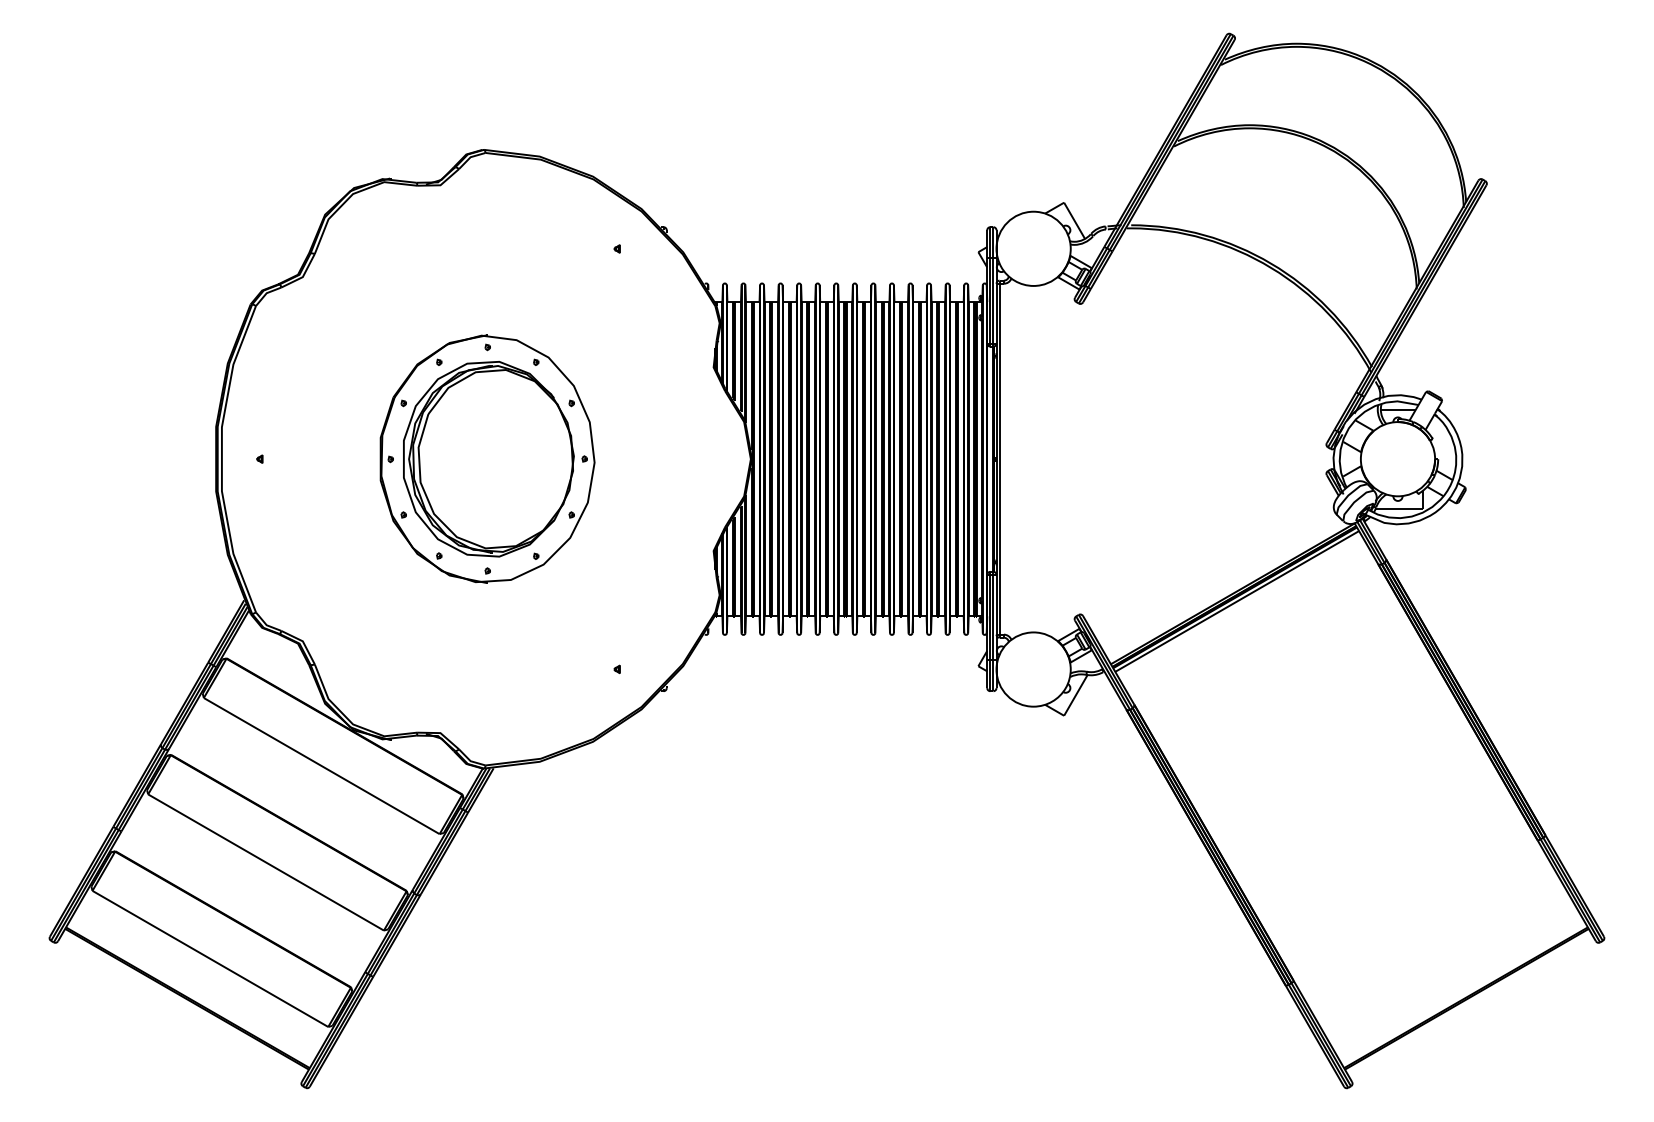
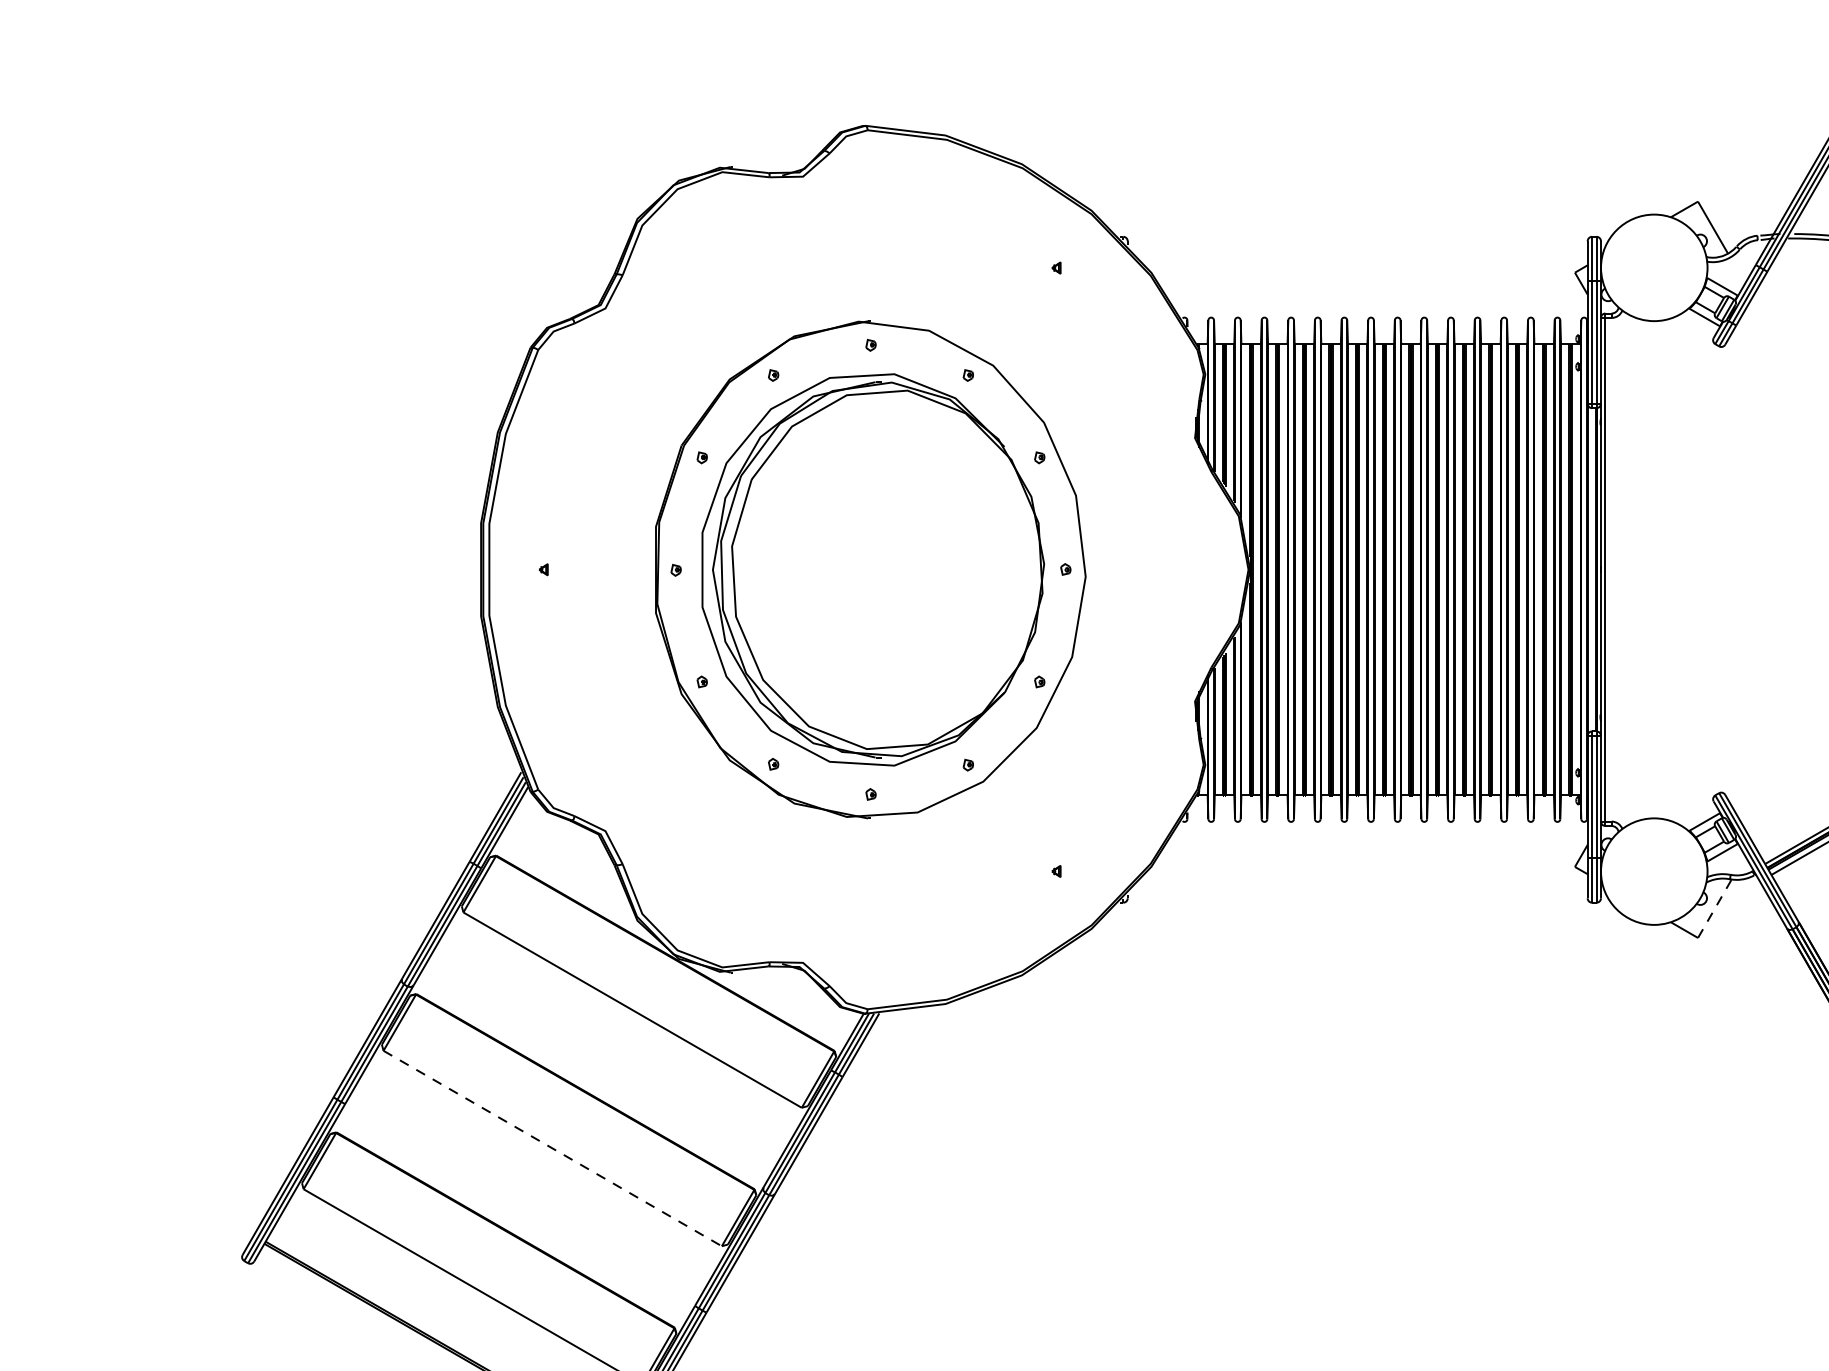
part: (487, 458) -> (870, 568), size x1.4
line: (1076, 694) -> (1715, 907), solid -> dashed
line: (266, 862) -> (553, 1148), solid -> dashed

